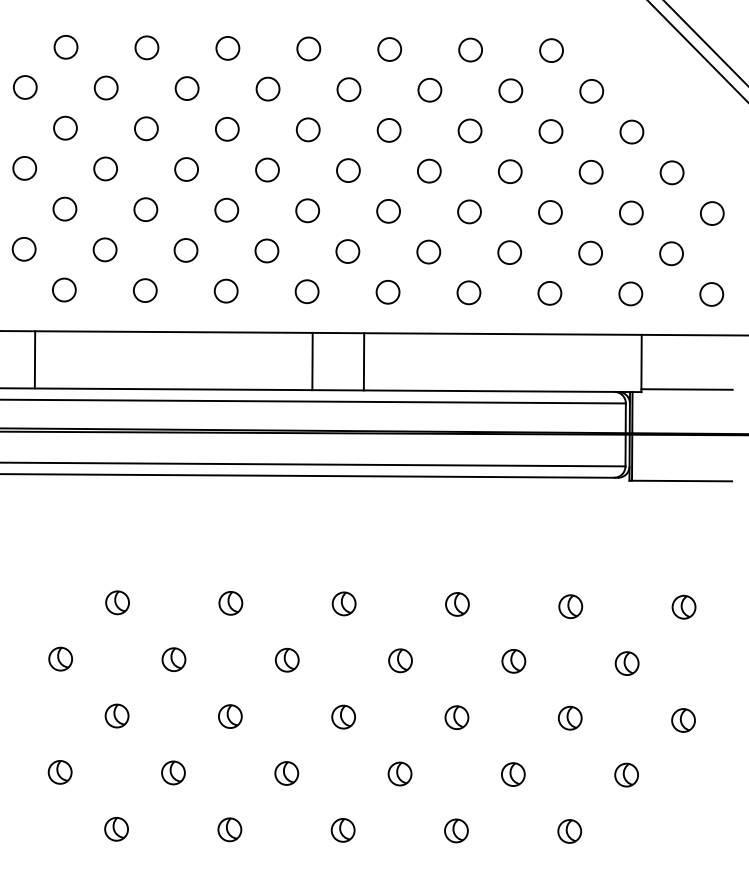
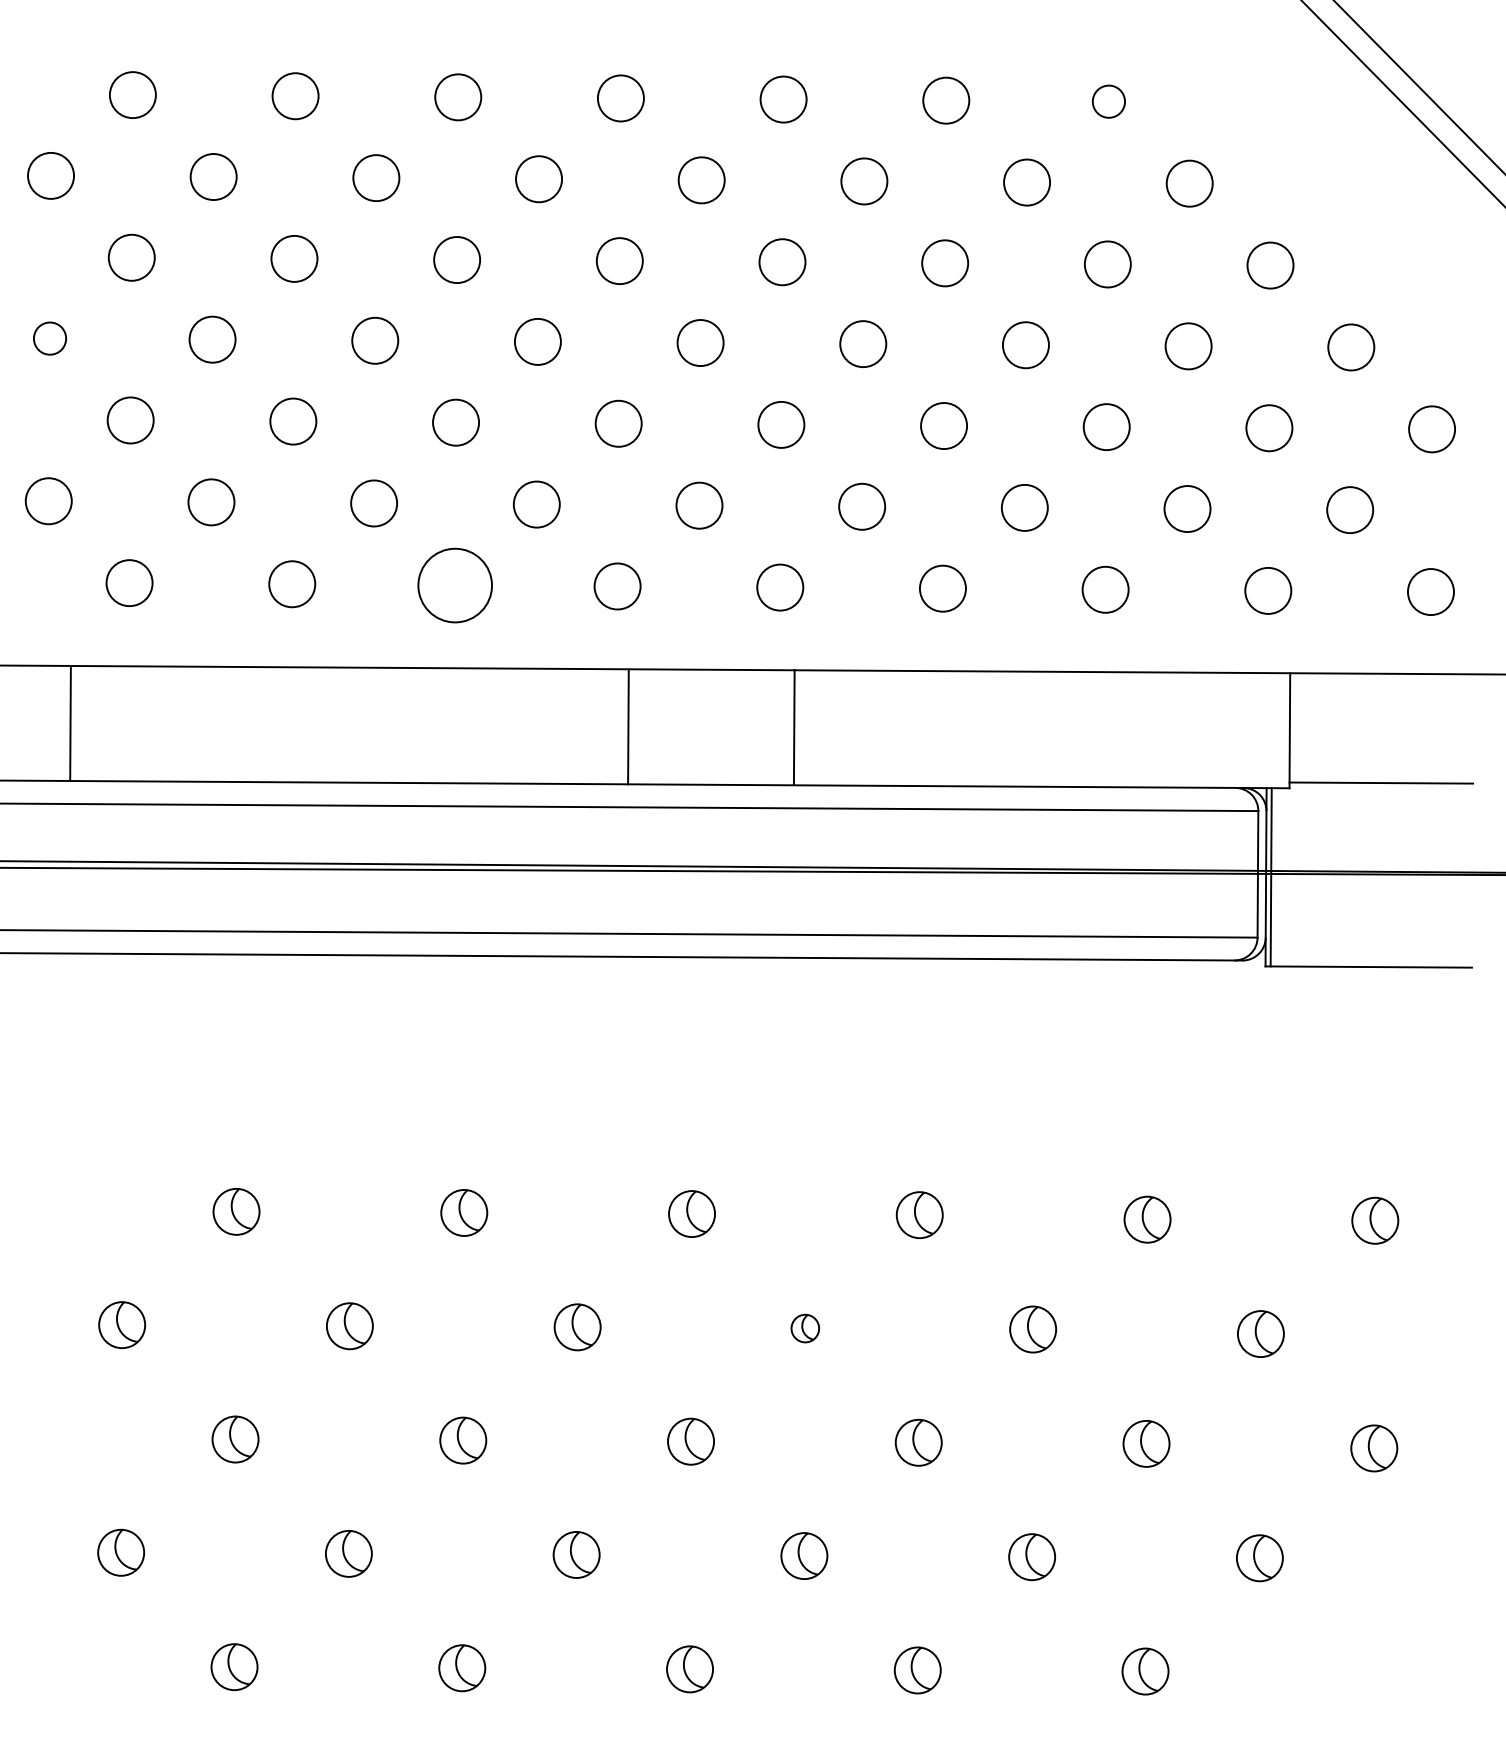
circle: (551, 50) -> (1108, 101), size x0.7
circle: (24, 168) -> (49, 338), size x0.7
circle: (225, 290) -> (453, 584), size x1.6
line: (363, 361) -> (793, 726), moved
part: (400, 660) -> (805, 1327), size x0.6

